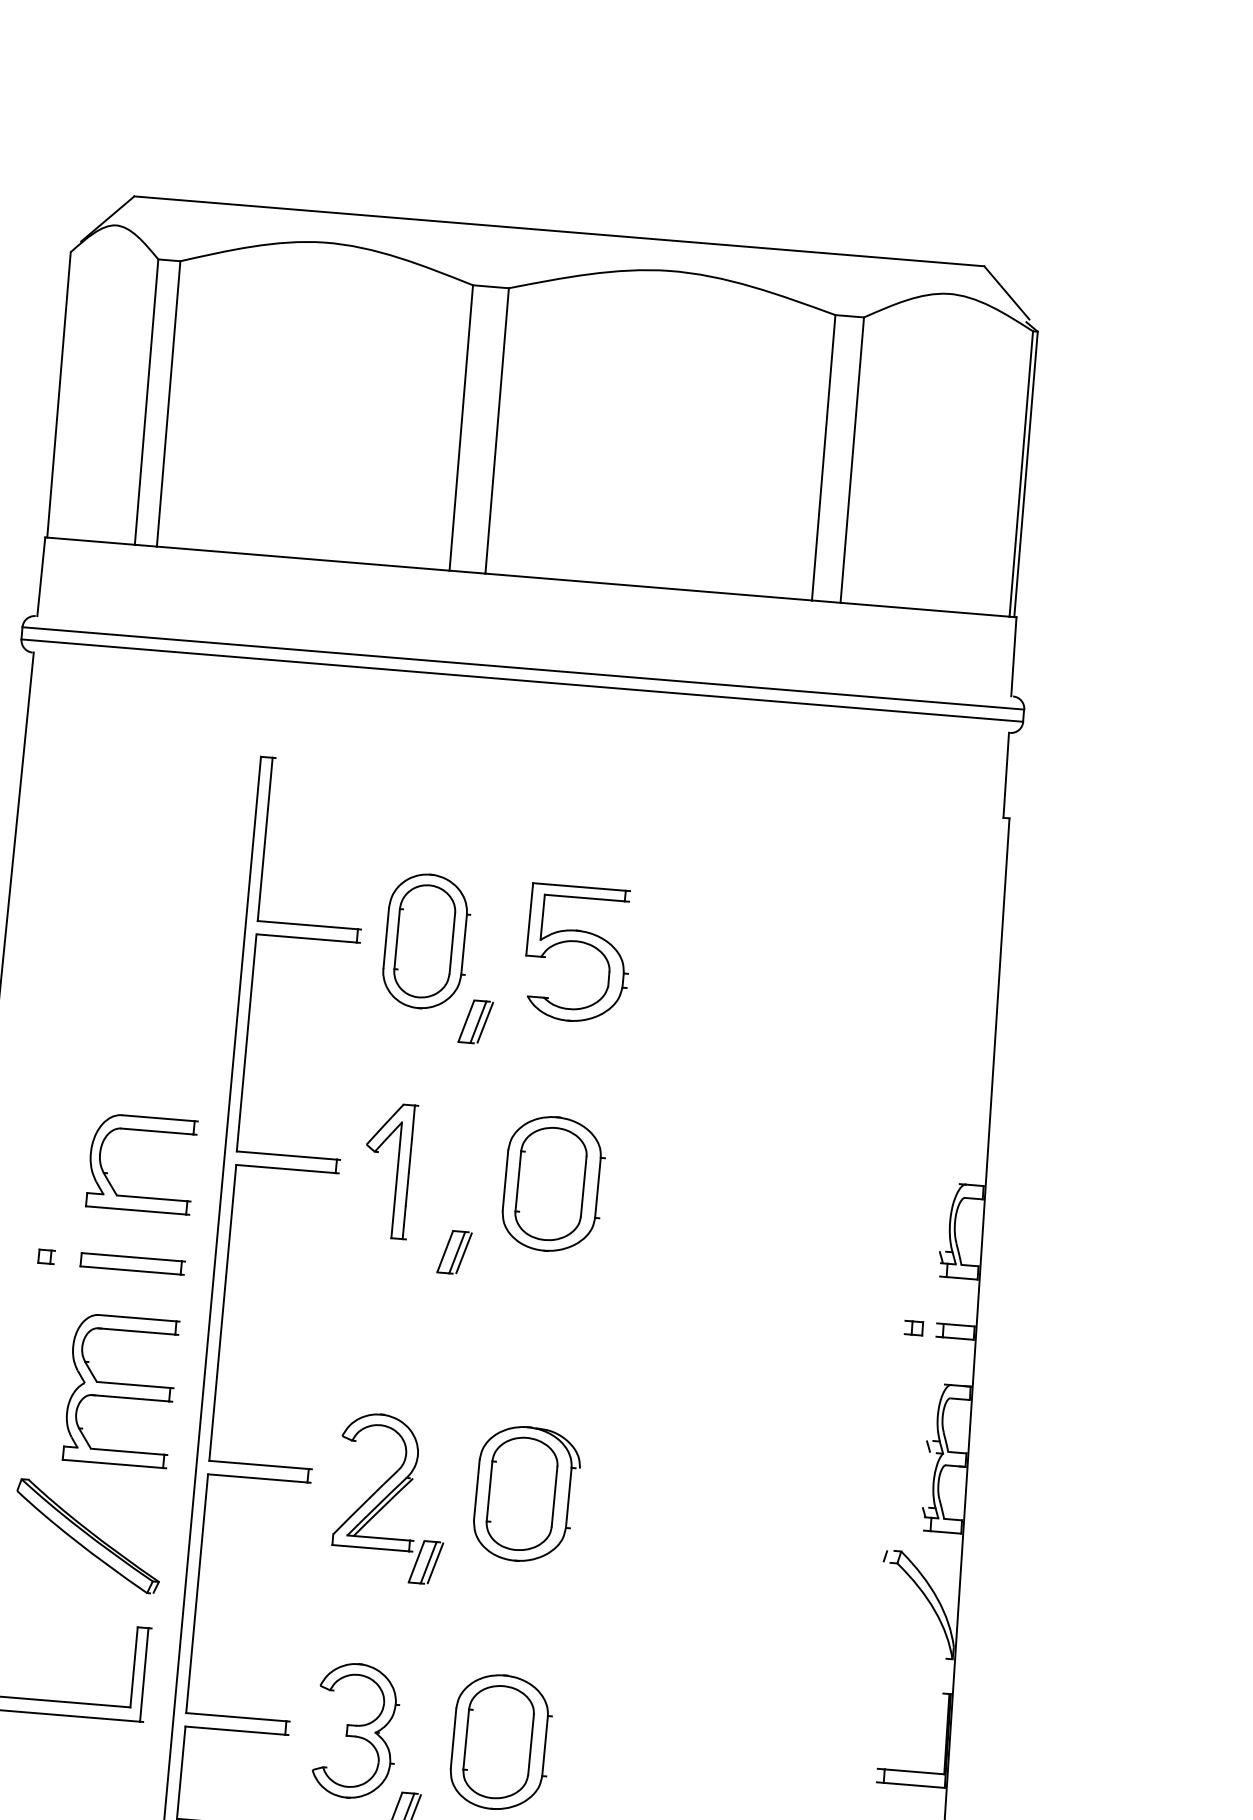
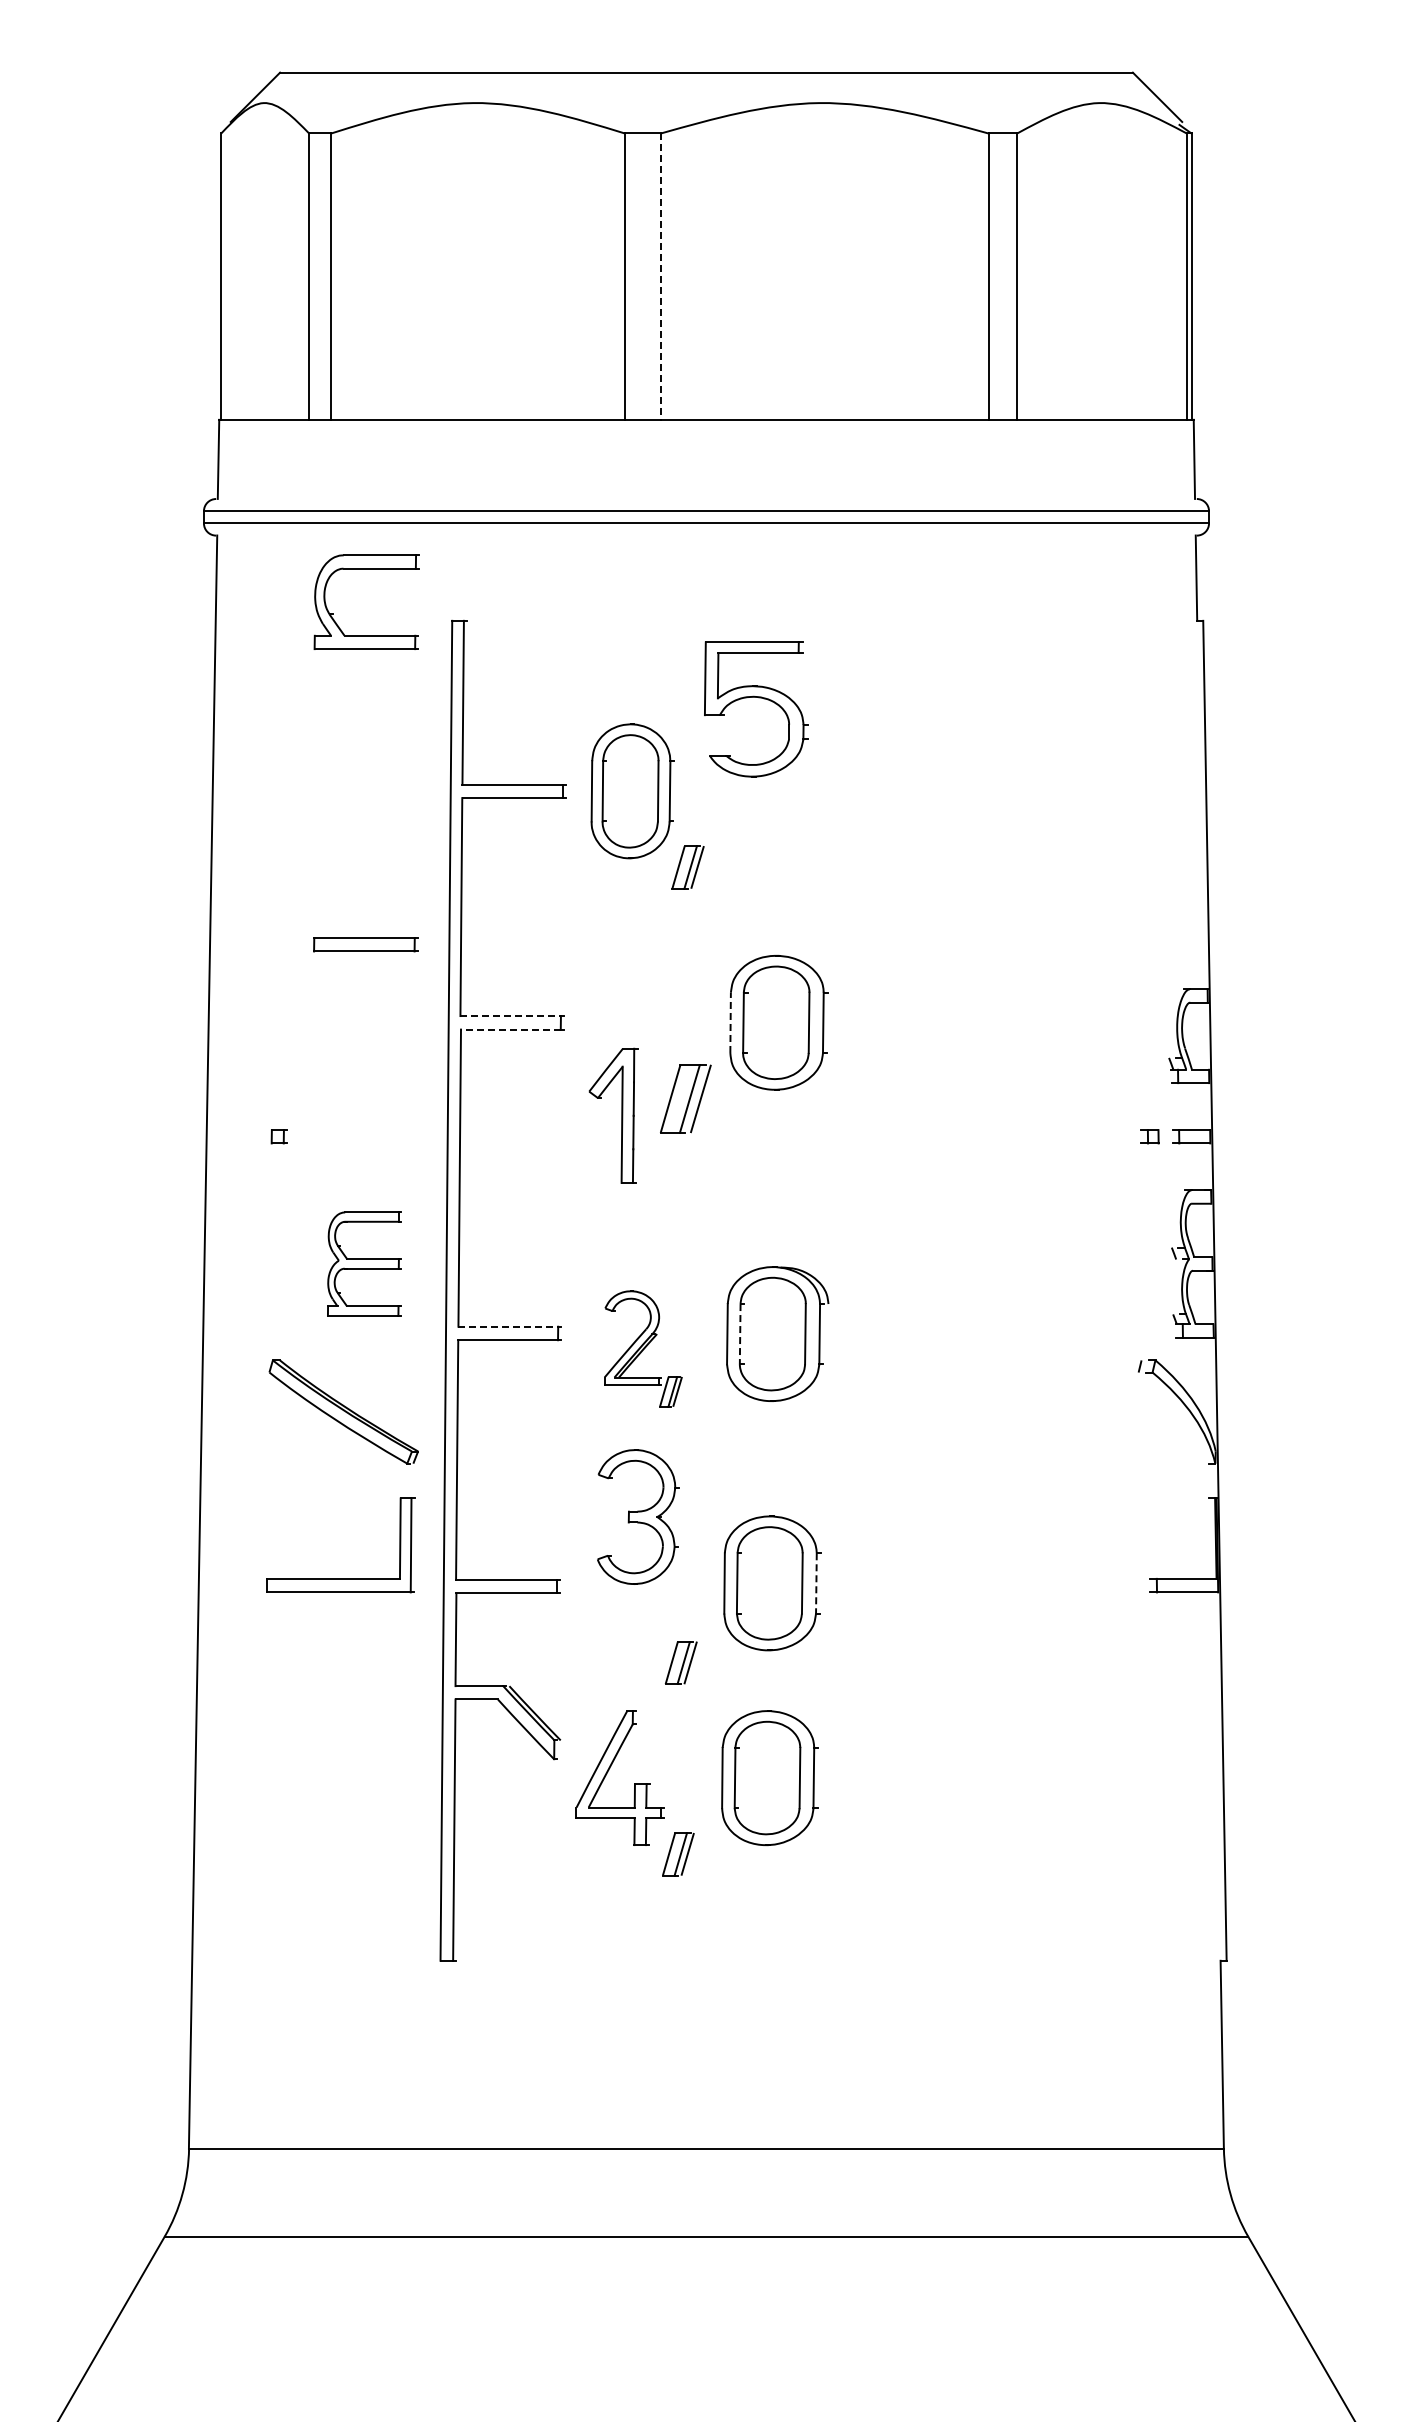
line: (496, 431) -> (660, 277), solid -> dashed
part: (581, 943) -> (758, 698), moved
part: (144, 1131) -> (366, 569), moved
line: (287, 1156) -> (511, 1016), solid -> dashed
line: (285, 1168) -> (510, 1029), solid -> dashed
part: (396, 1171) -> (621, 1115), moved
line: (505, 1179) -> (730, 1022), solid -> dashed
part: (454, 1252) -> (685, 1098), size x1.6
part: (132, 1263) -> (365, 944), moved
part: (120, 1390) -> (364, 1263), size x0.7
line: (259, 1464) -> (508, 1326), solid -> dashed
line: (489, 1491) -> (740, 1334), solid -> dashed
part: (392, 1497) -> (643, 1348), size x0.7
part: (356, 1730) -> (638, 1516), moved
line: (545, 1746) -> (816, 1583), solid -> dashed

